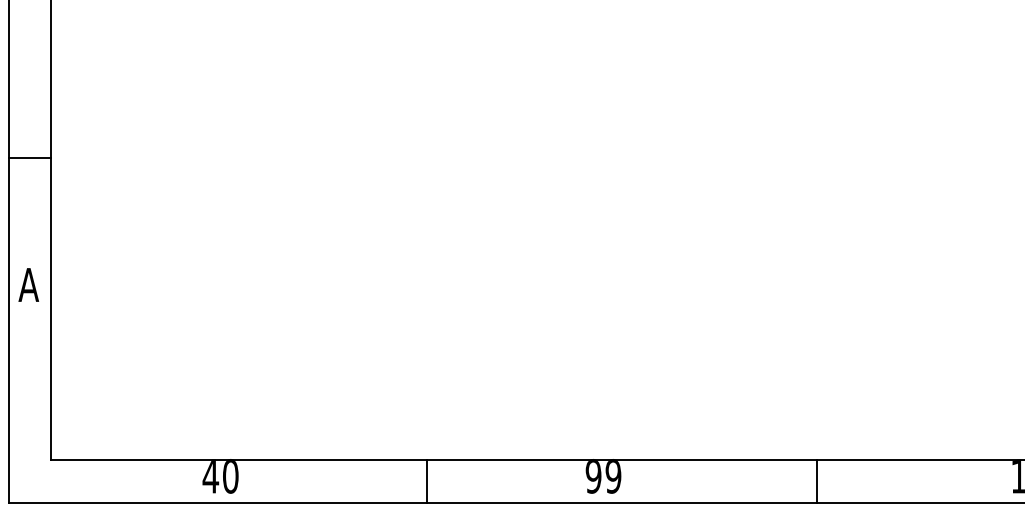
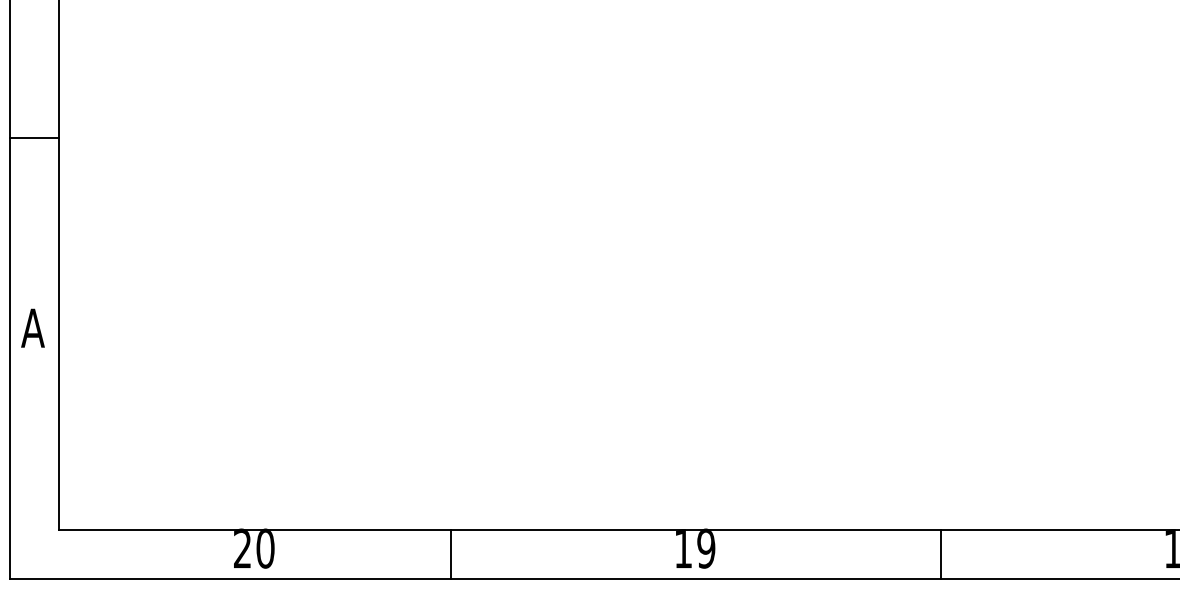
line: (30, 157) -> (34, 137), moved
text: (210, 475) -> (242, 547), 40 -> 20
text: (593, 476) -> (683, 548), 99 -> 19
line: (426, 480) -> (450, 553), moved

